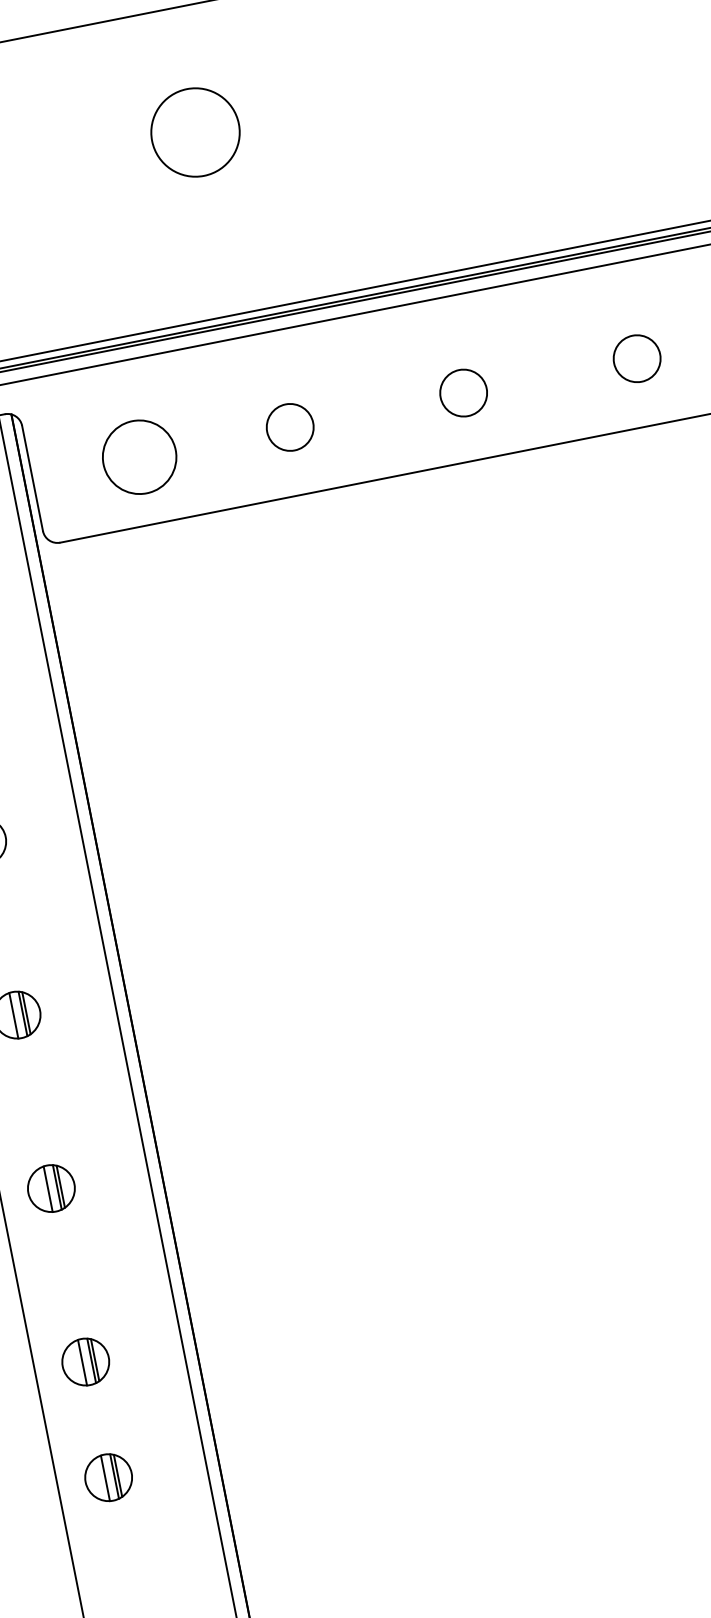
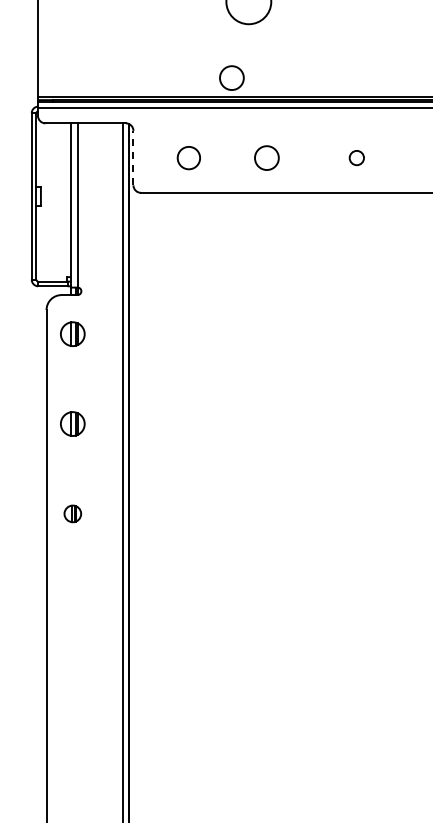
circle: (191, 285) -> (231, 77), added
circle: (462, 392) -> (356, 157), size x0.6
circle: (138, 456) -> (188, 157), size x0.6
line: (32, 477) -> (133, 157), solid -> dashed
part: (50, 1187) -> (72, 513), size x0.7
part: (85, 1361) -> (72, 603), removed
part: (108, 1477) -> (72, 663), removed

